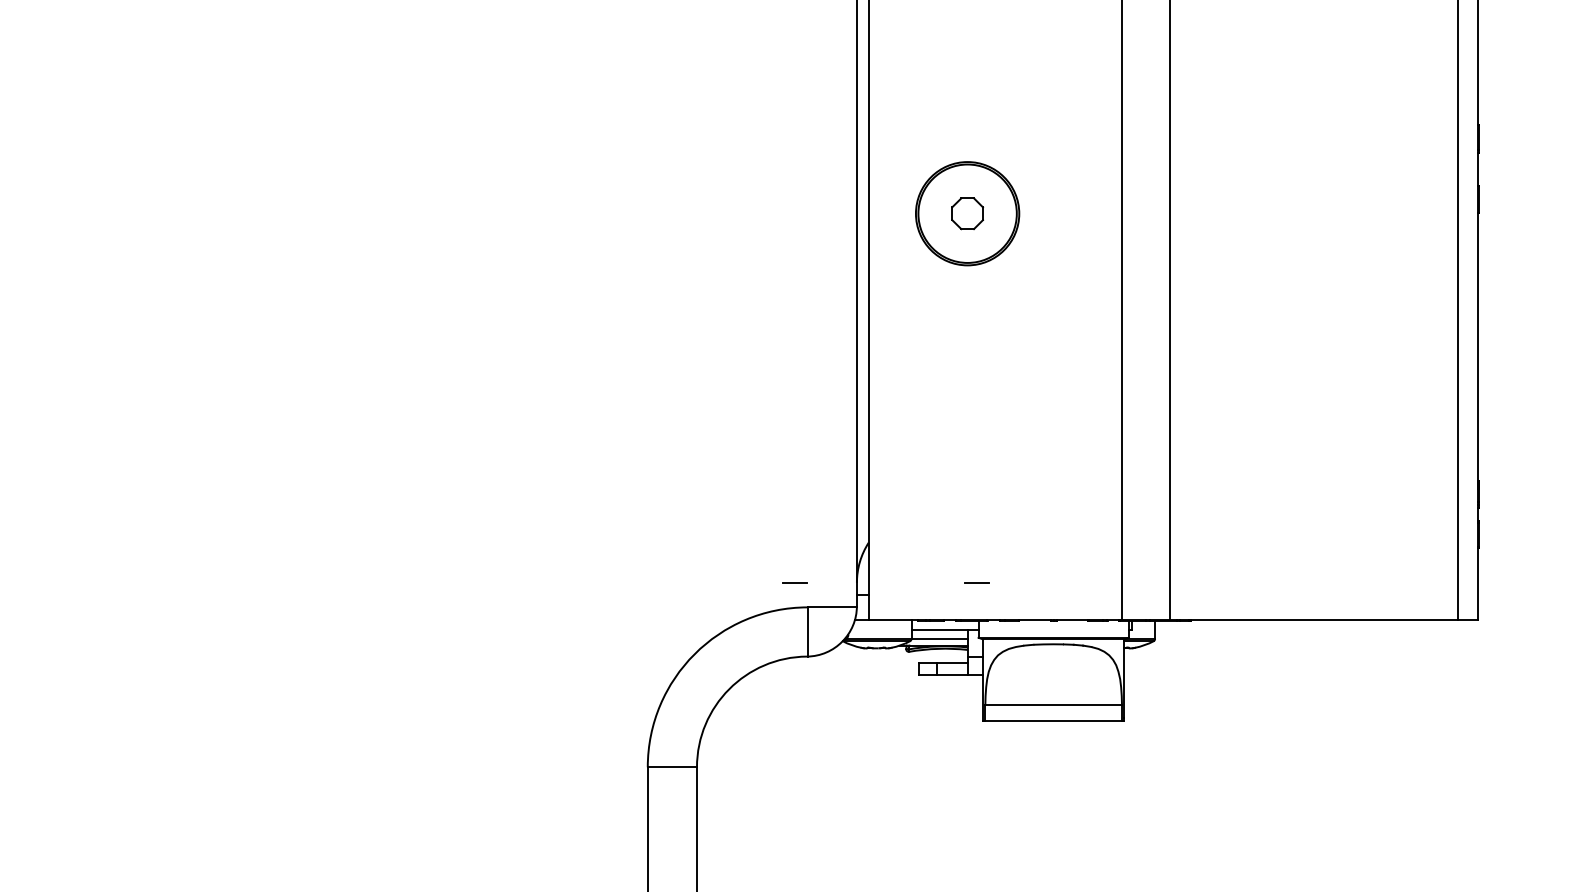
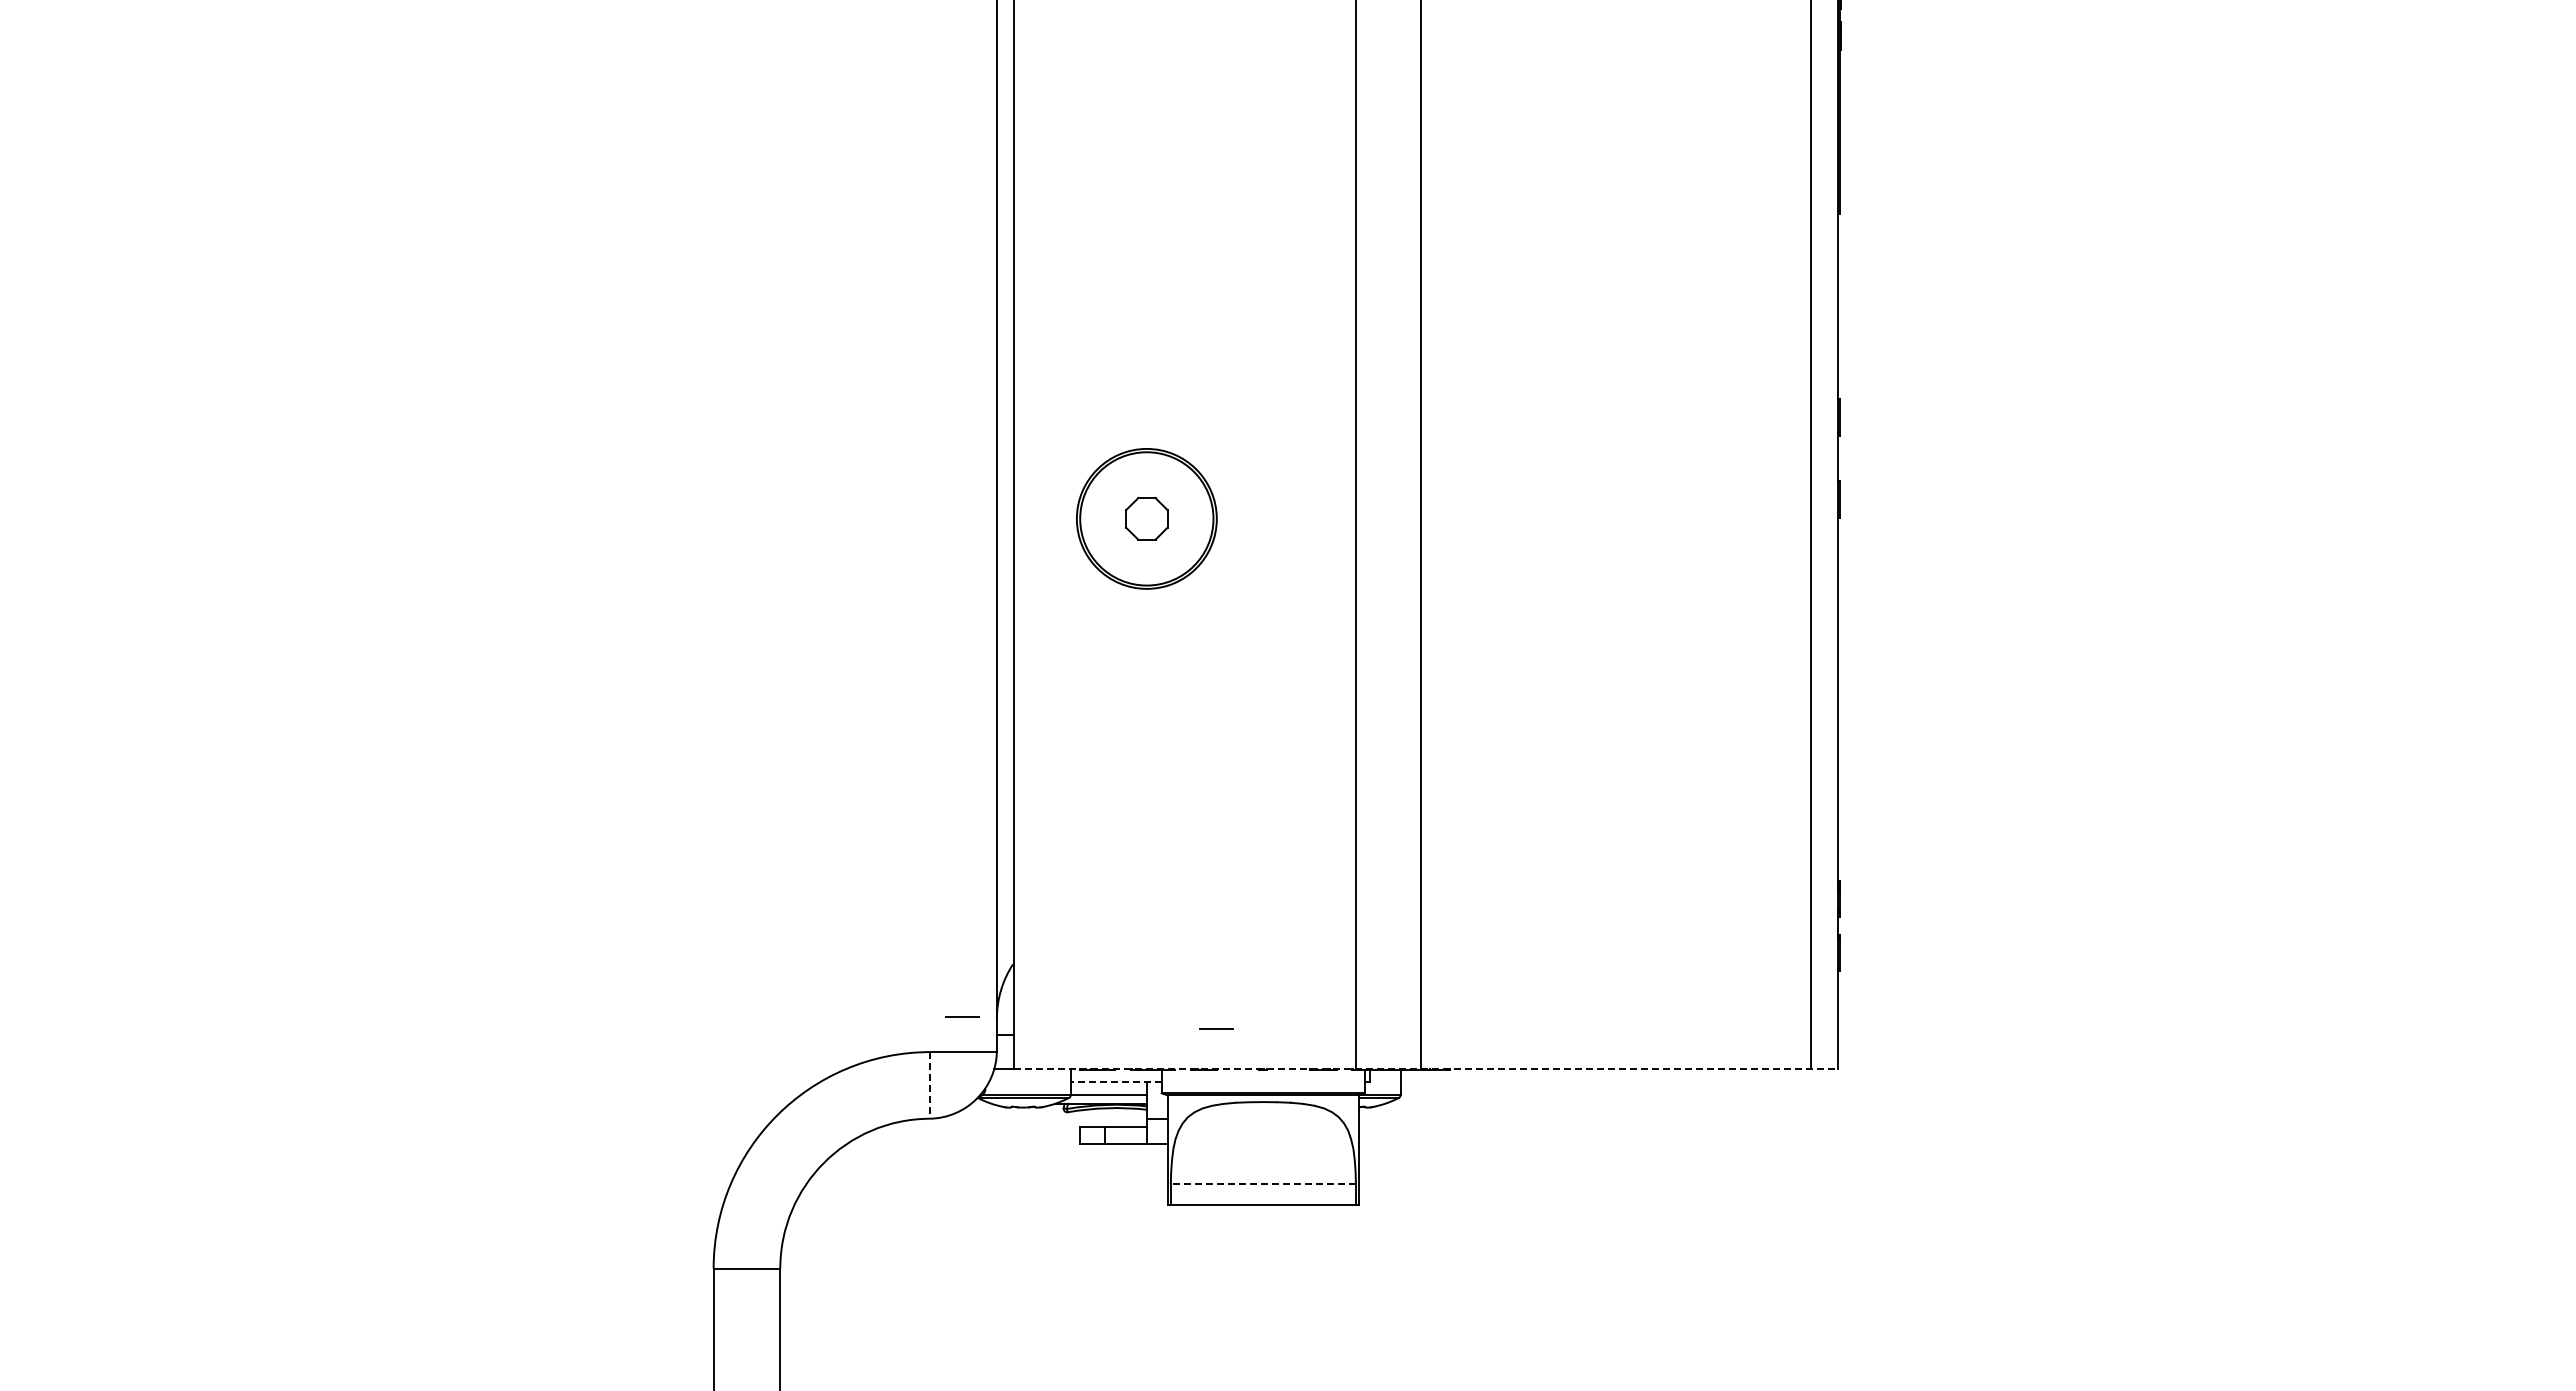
line: (795, 582) -> (962, 1016), moved
line: (976, 582) -> (1216, 1028), moved
line: (1174, 619) -> (1426, 1068), solid -> dashed
line: (944, 629) -> (1115, 1082), solid -> dashed
line: (807, 632) -> (930, 1085), solid -> dashed
line: (1053, 705) -> (1263, 1184), solid -> dashed

